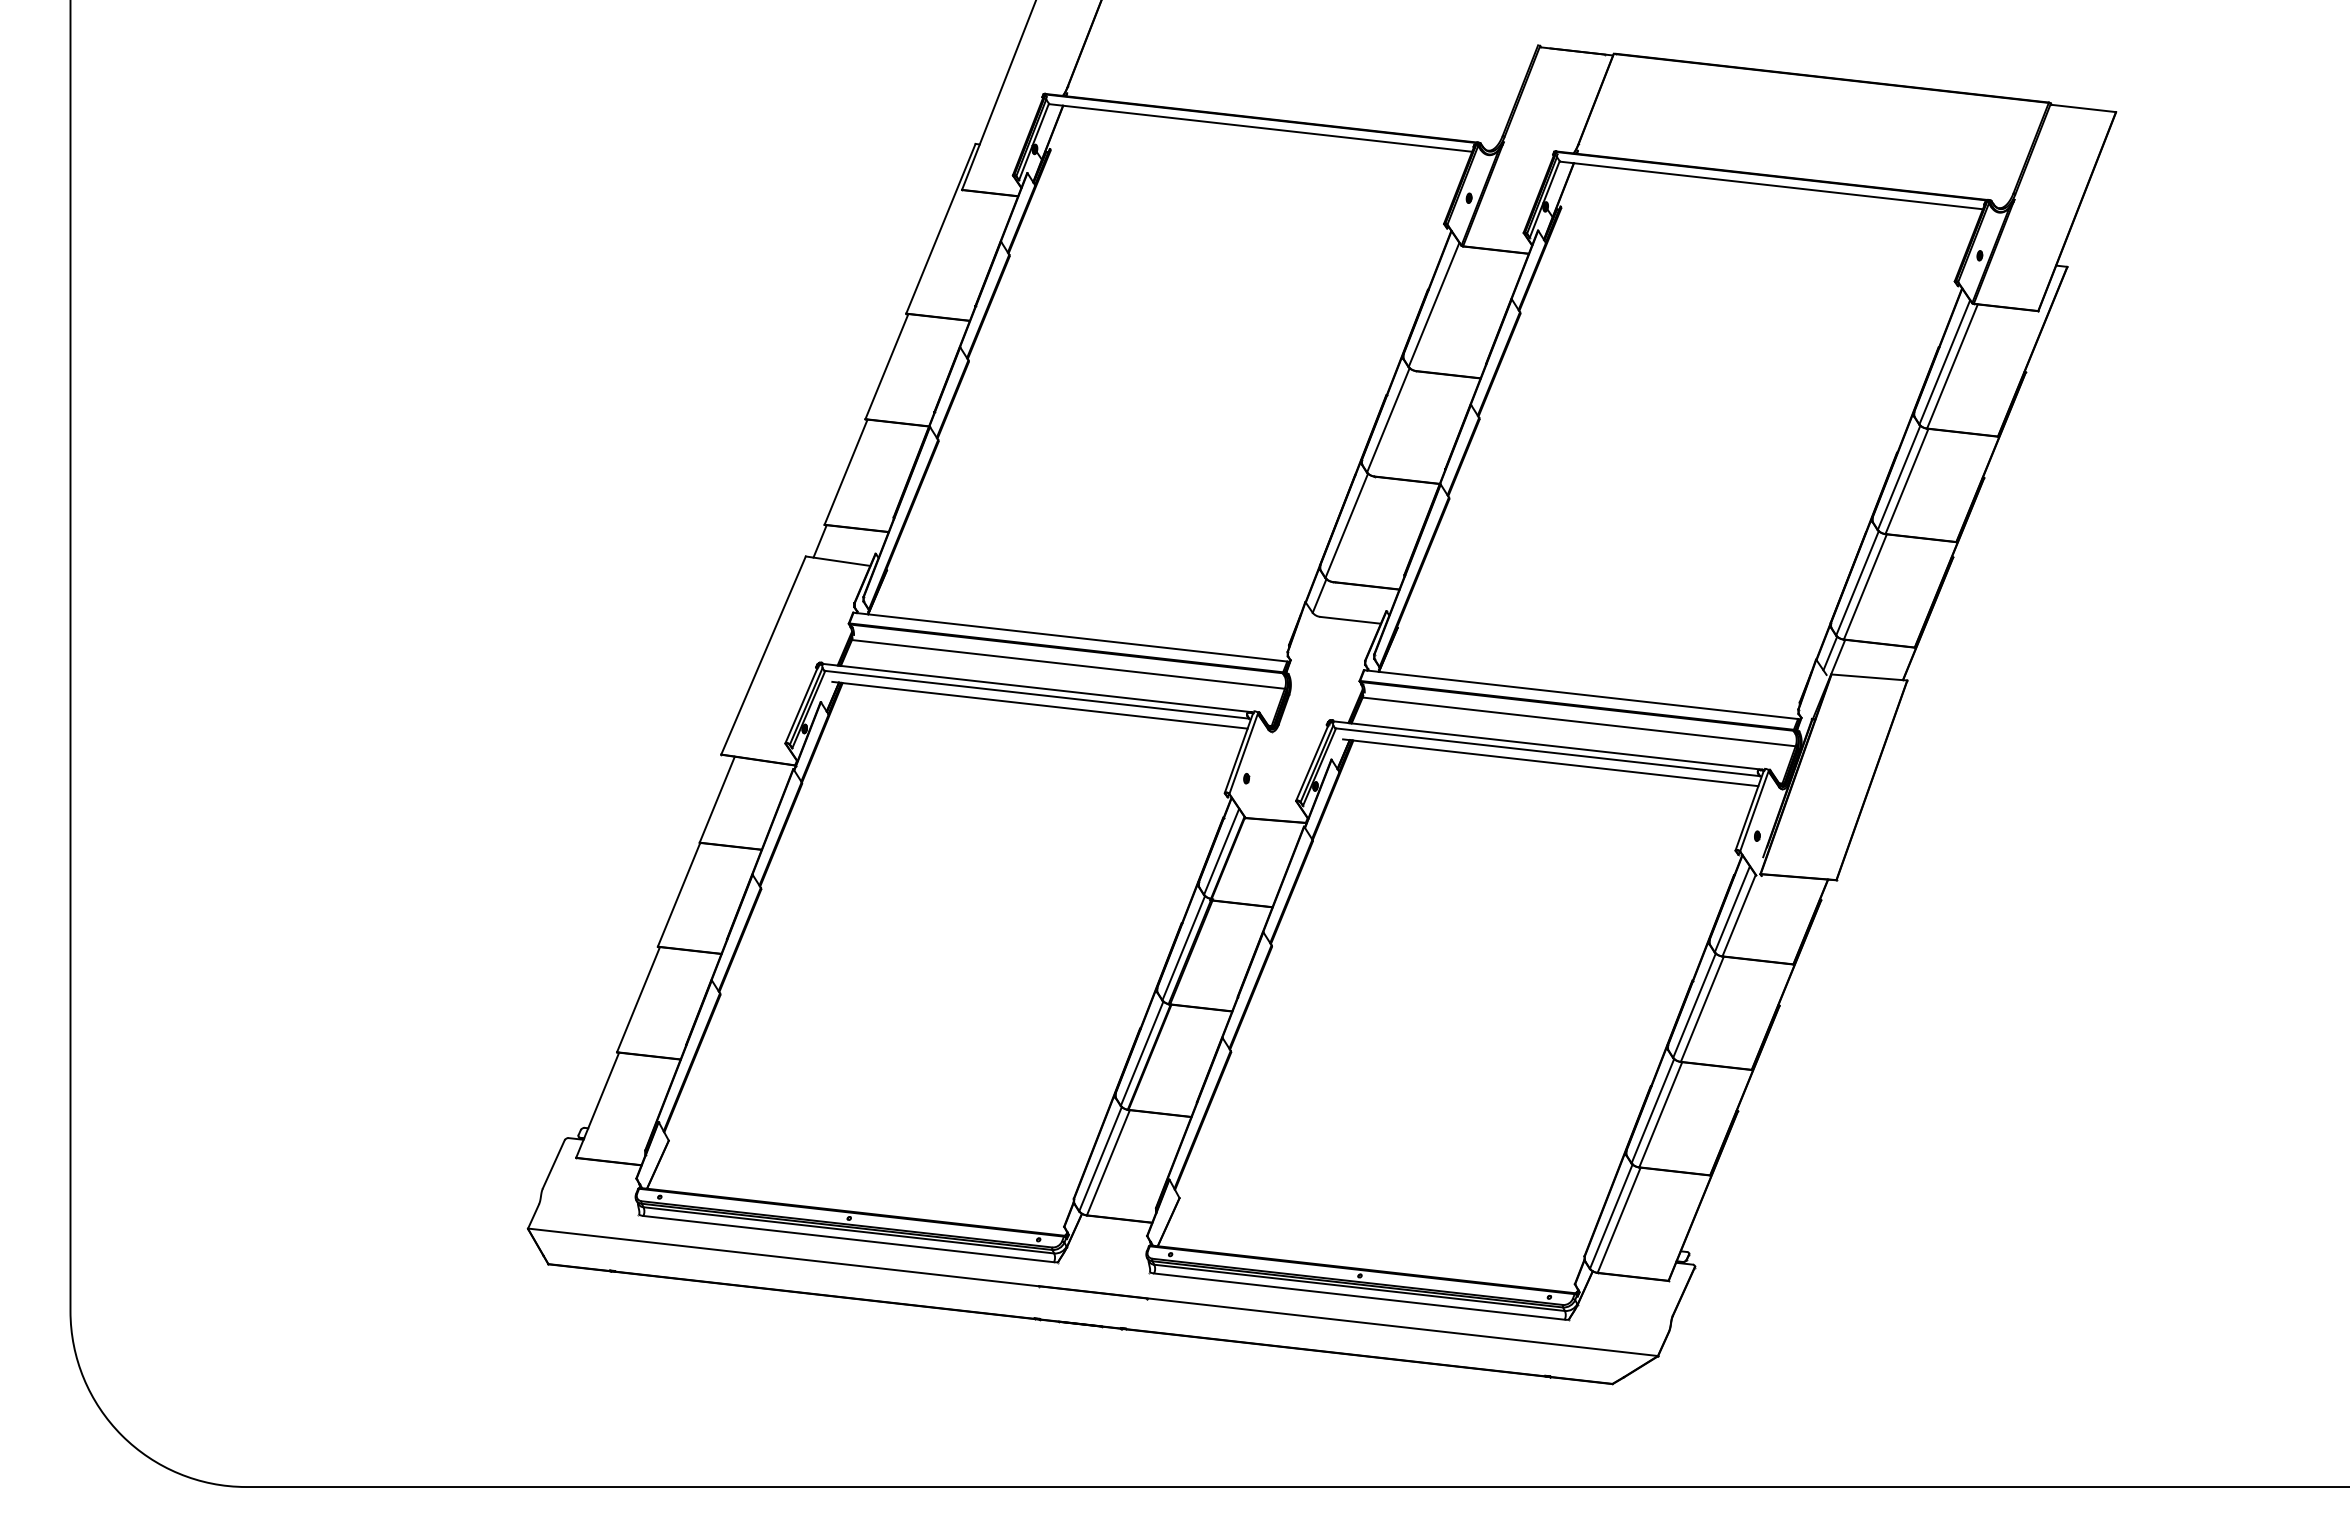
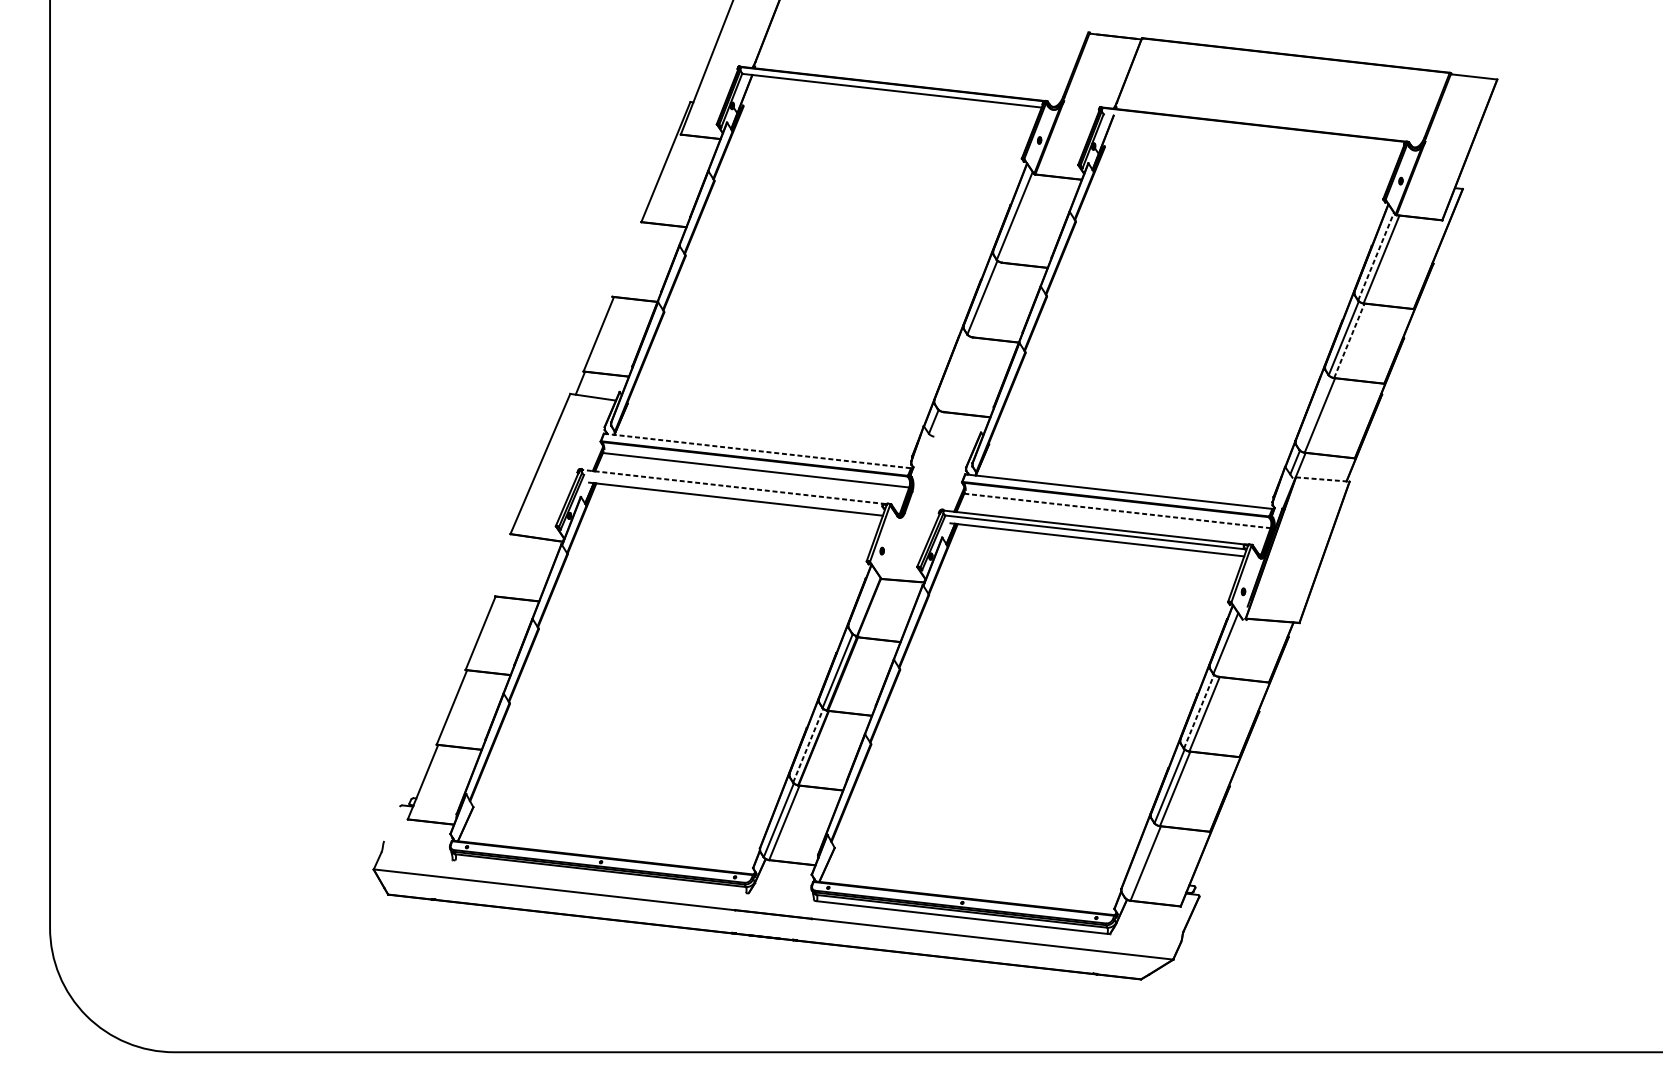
line: (1771, 185) -> (1253, 131), removed
line: (1944, 361) -> (1375, 255), solid -> dashed
line: (886, 366) -> (627, 259), removed
line: (1906, 481) -> (1349, 340), solid -> dashed
line: (1346, 525) -> (952, 371), removed
line: (1857, 583) -> (1314, 413), removed
line: (1350, 619) -> (955, 438), removed
line: (1070, 637) -> (757, 451), solid -> dashed
line: (1869, 677) -> (1322, 479), solid -> dashed
line: (1036, 687) -> (733, 486), solid -> dashed
line: (1036, 694) -> (733, 491), removed
line: (1579, 721) -> (1117, 510), solid -> dashed
line: (716, 799) -> (507, 565), removed
line: (1221, 851) -> (864, 602), removed
line: (1738, 915) -> (1230, 647), removed
line: (1694, 1005) -> (1199, 711), solid -> dashed
line: (1142, 1053) -> (808, 745), solid -> dashed
line: (553, 1164) -> (391, 824), removed
line: (1611, 1216) -> (1140, 860), removed
line: (848, 1238) -> (600, 876), removed

